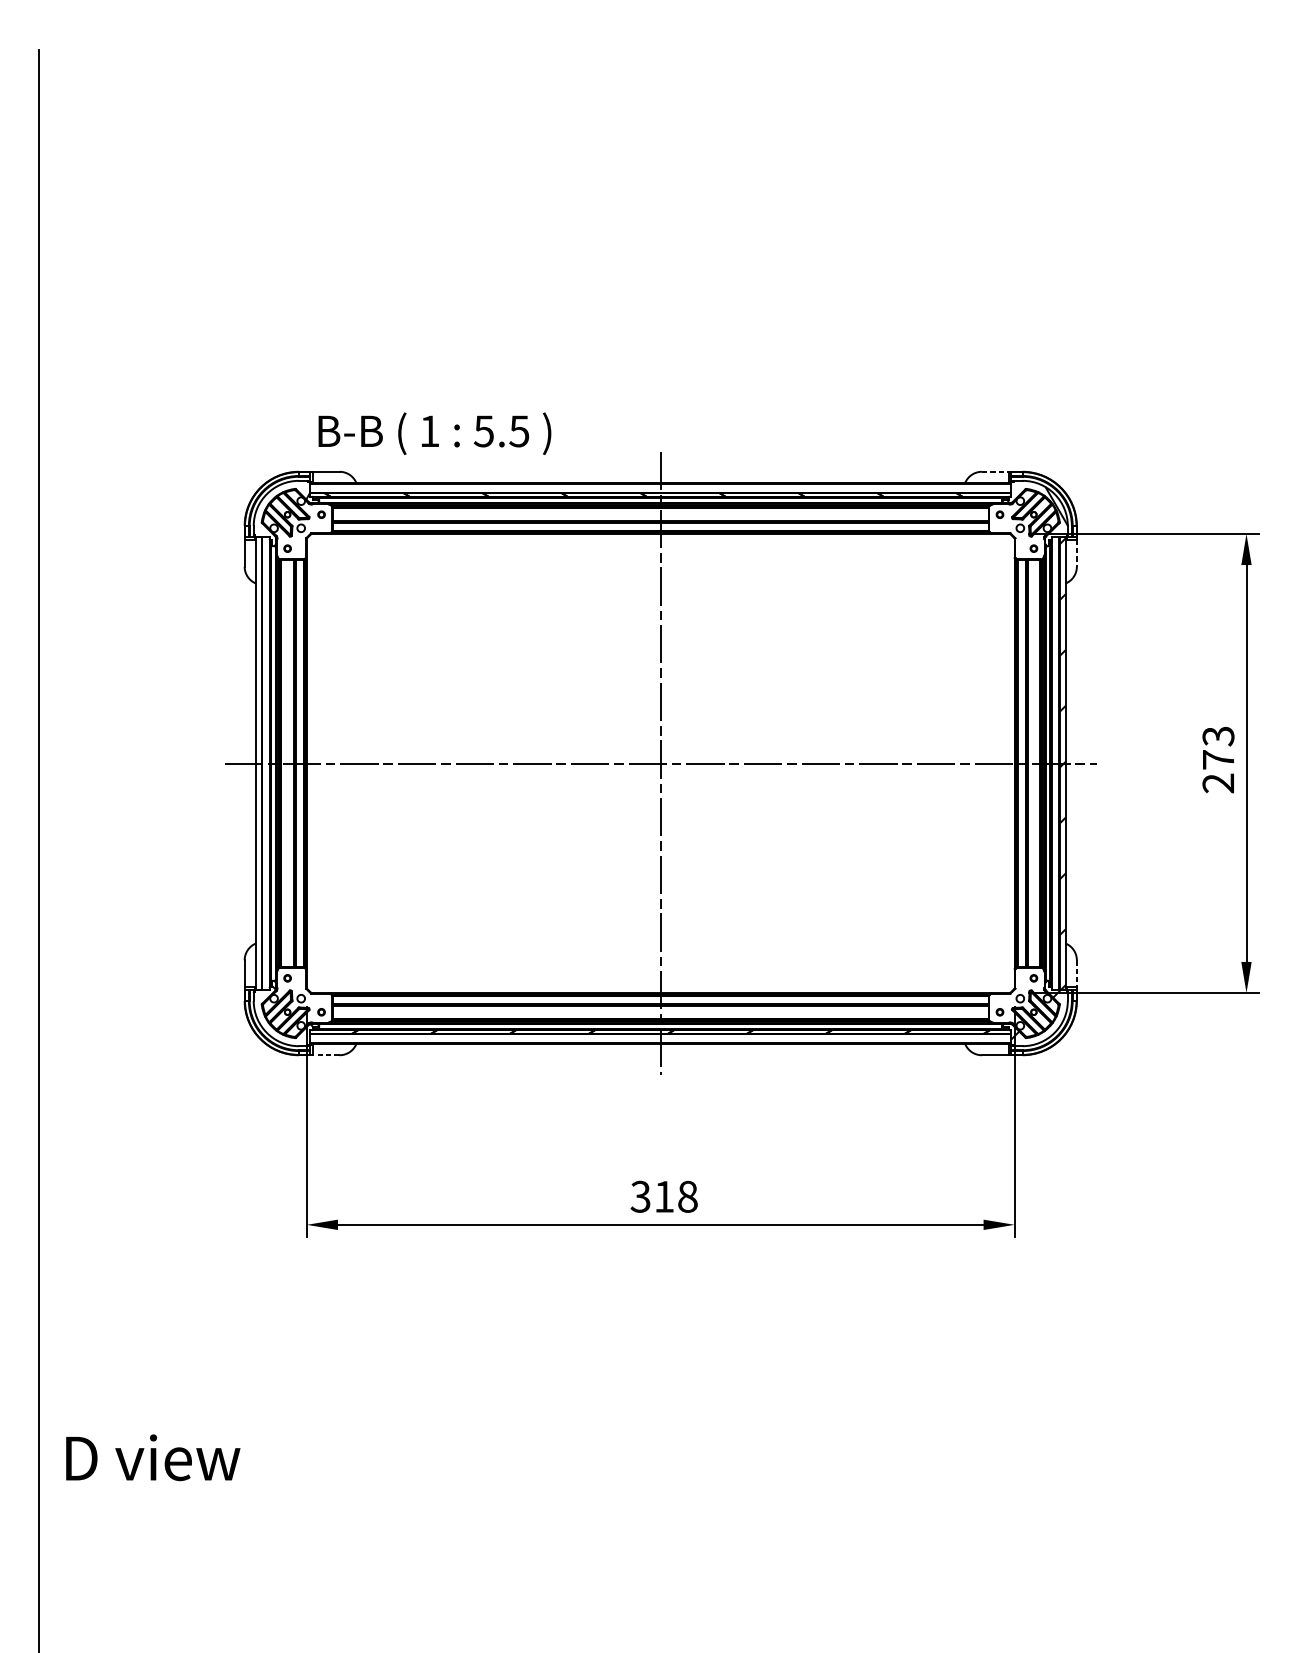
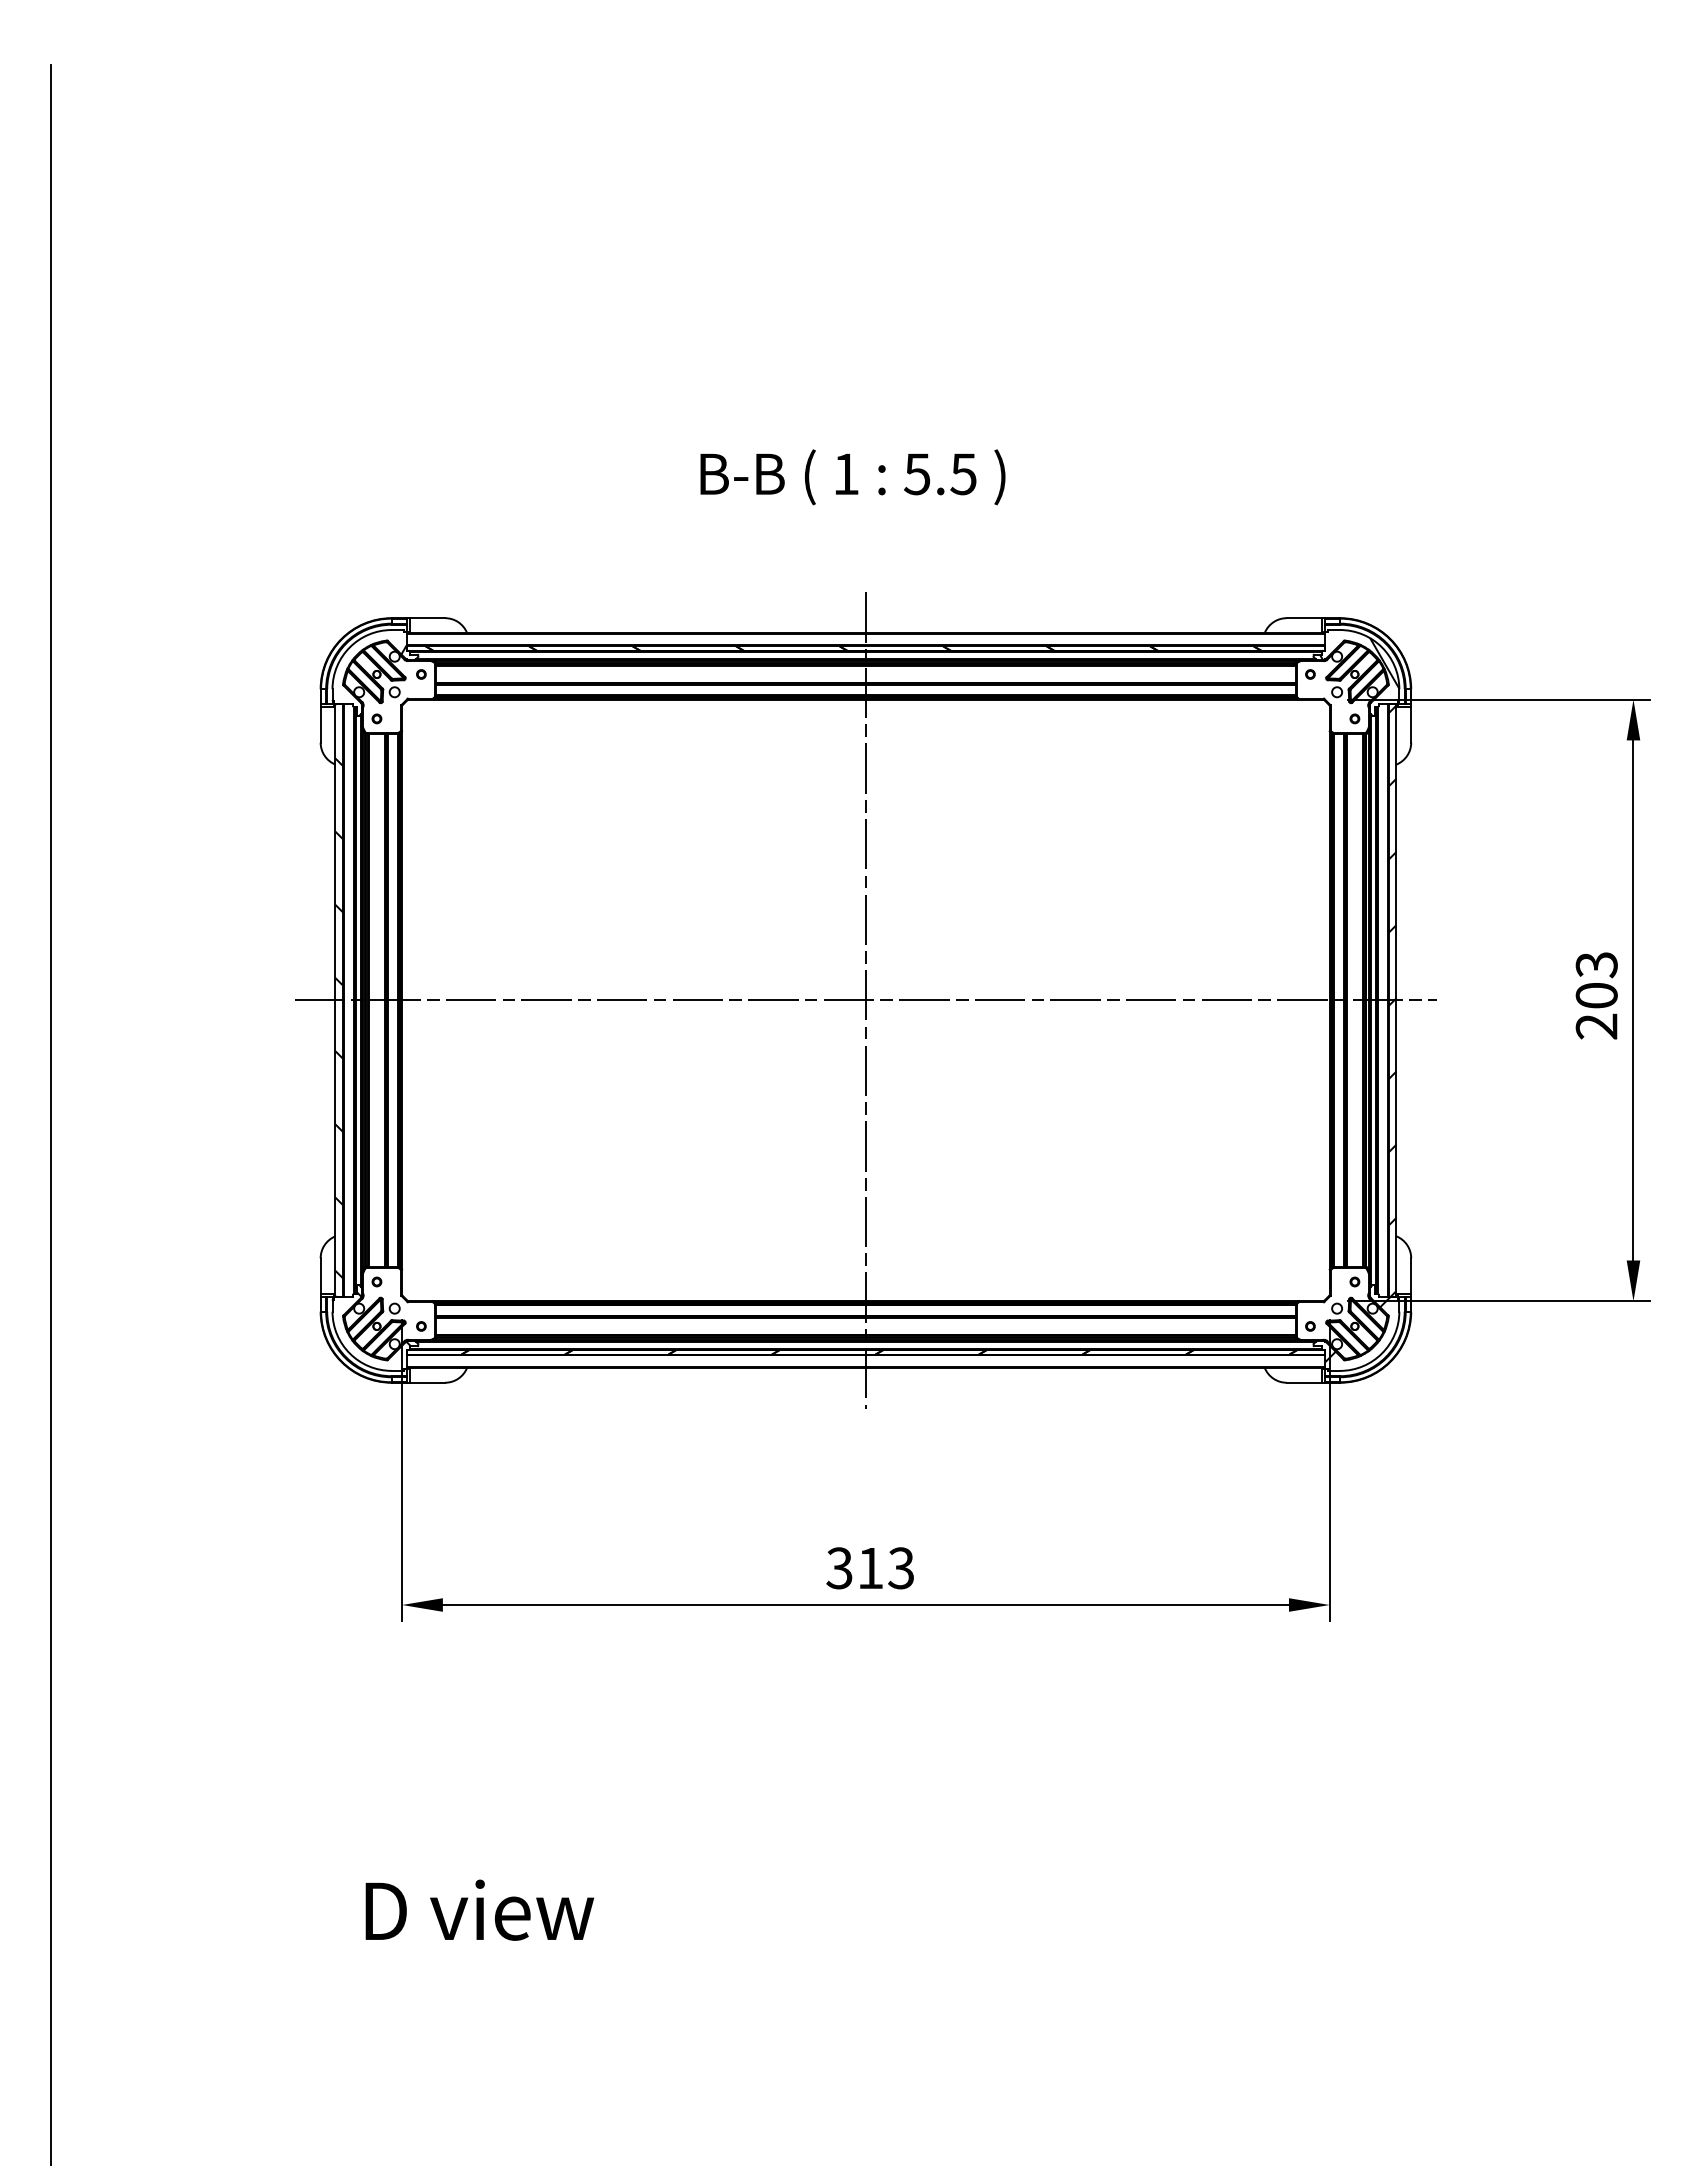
text: (434, 433) -> (852, 477), moved
line: (995, 472) -> (1304, 618), dashed -> solid
line: (1077, 552) -> (1411, 724), dashed -> solid
text: (1218, 759) -> (1596, 995), 273 -> 203
hatch: (258, 777) -> (338, 1018), added
line: (1077, 974) -> (1411, 1276), dashed -> solid
line: (326, 1055) -> (427, 1382), dashed -> solid
text: (687, 1196) -> (901, 1568), 318 -> 313
text: (152, 1457) -> (479, 1909), moved

